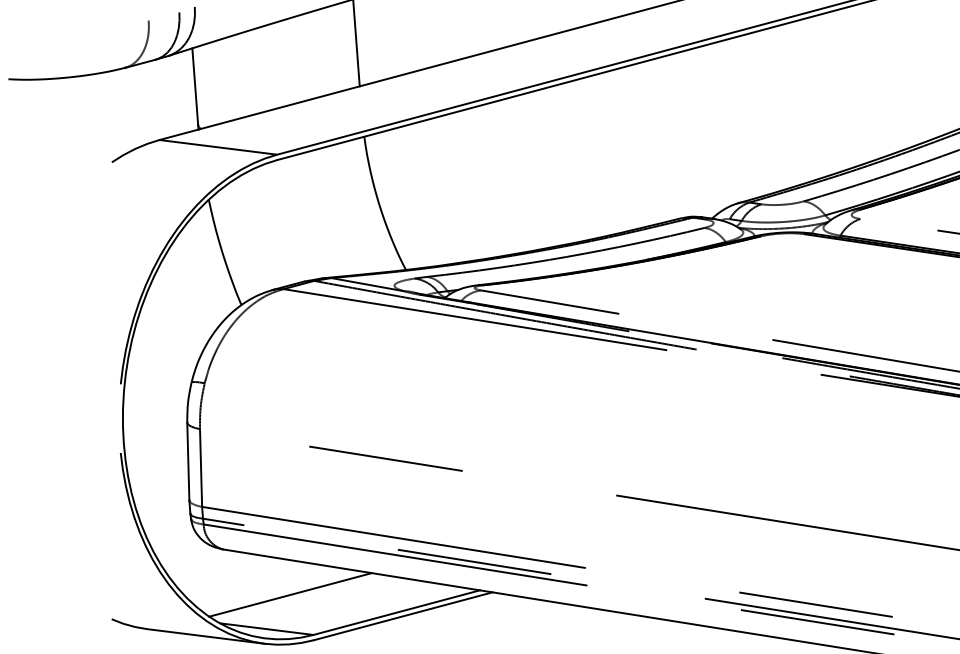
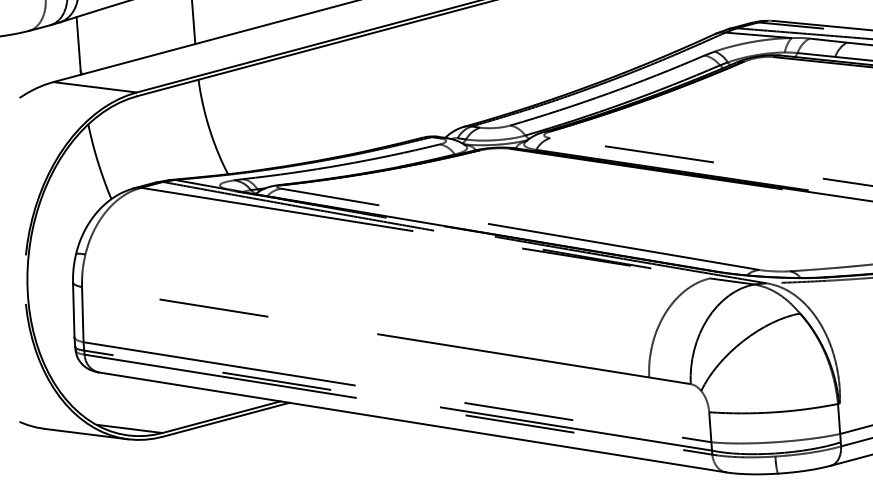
line: (289, 594) -> (145, 404), removed

